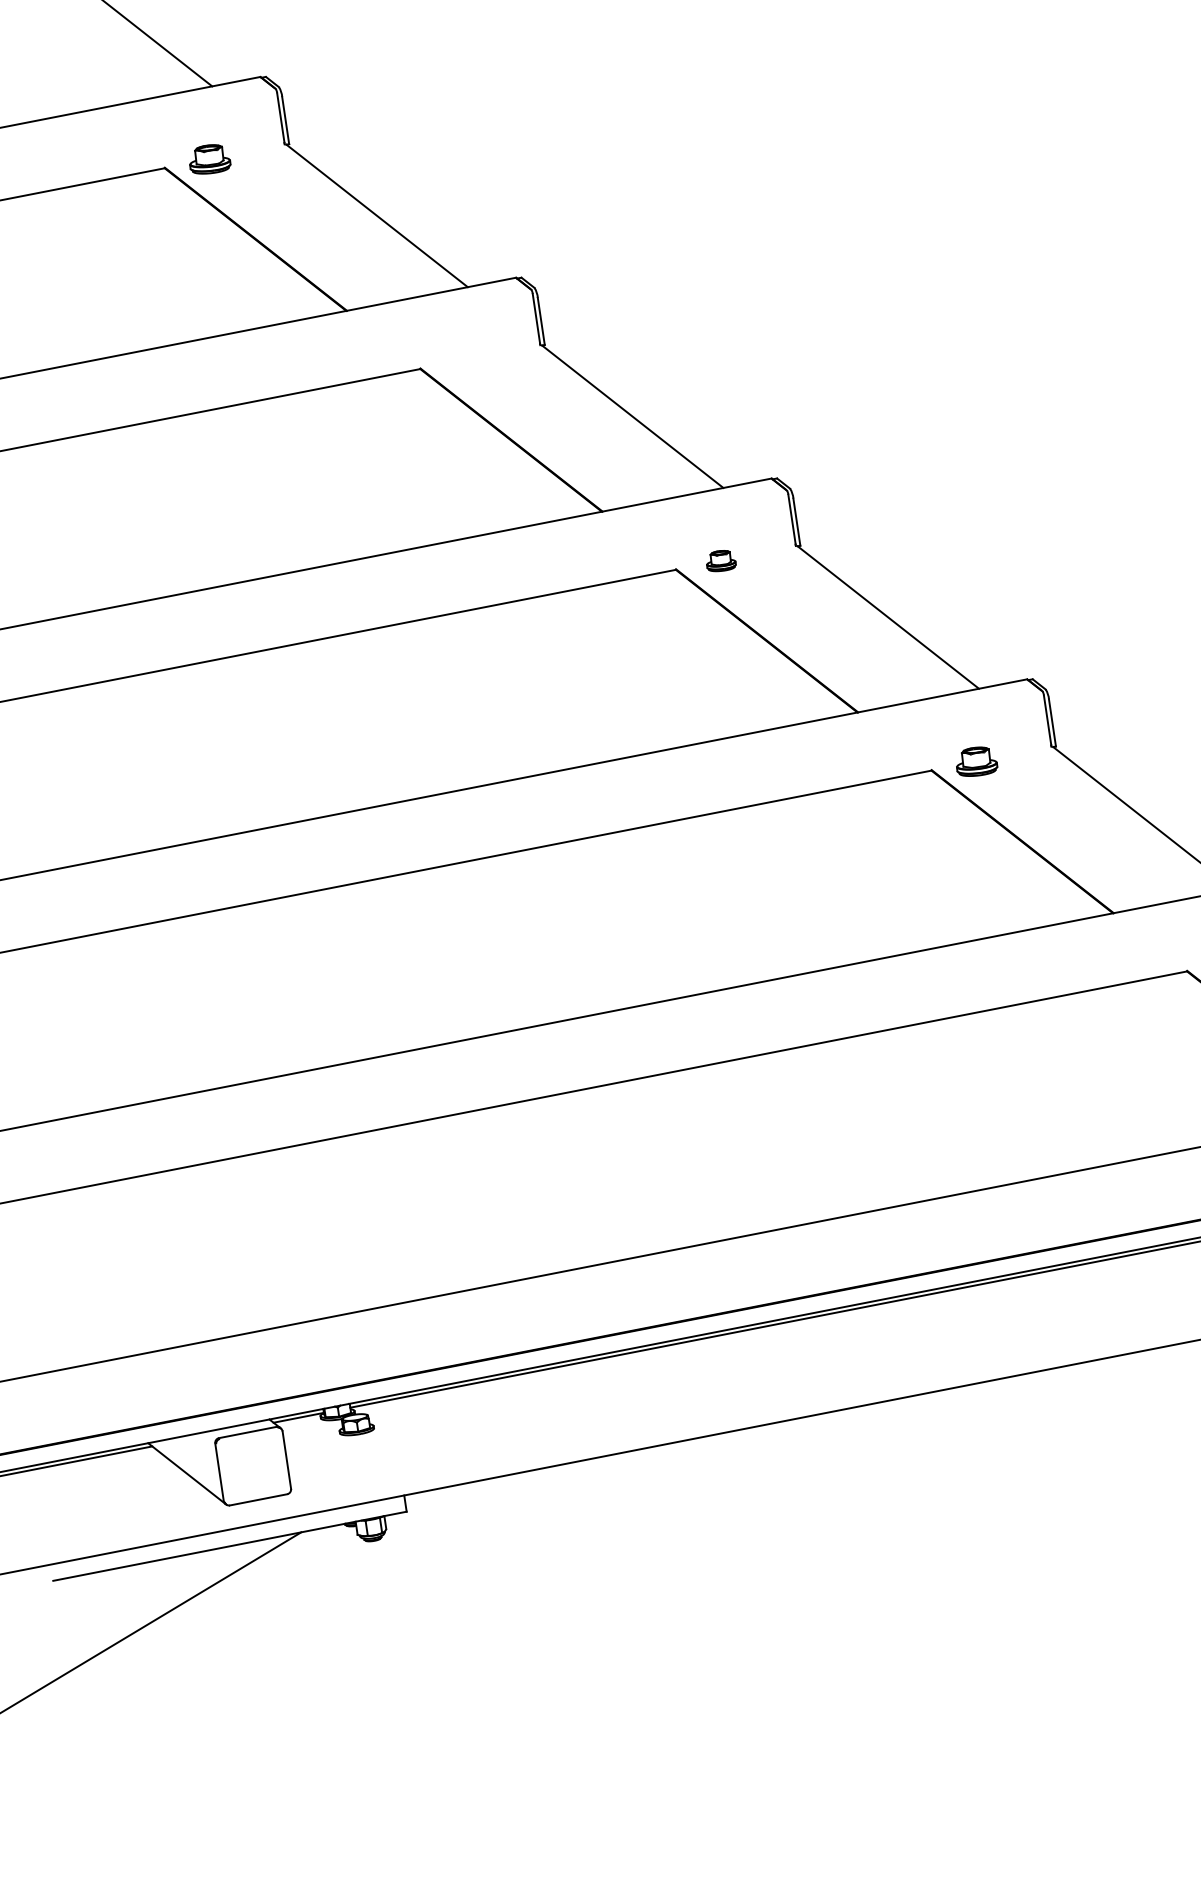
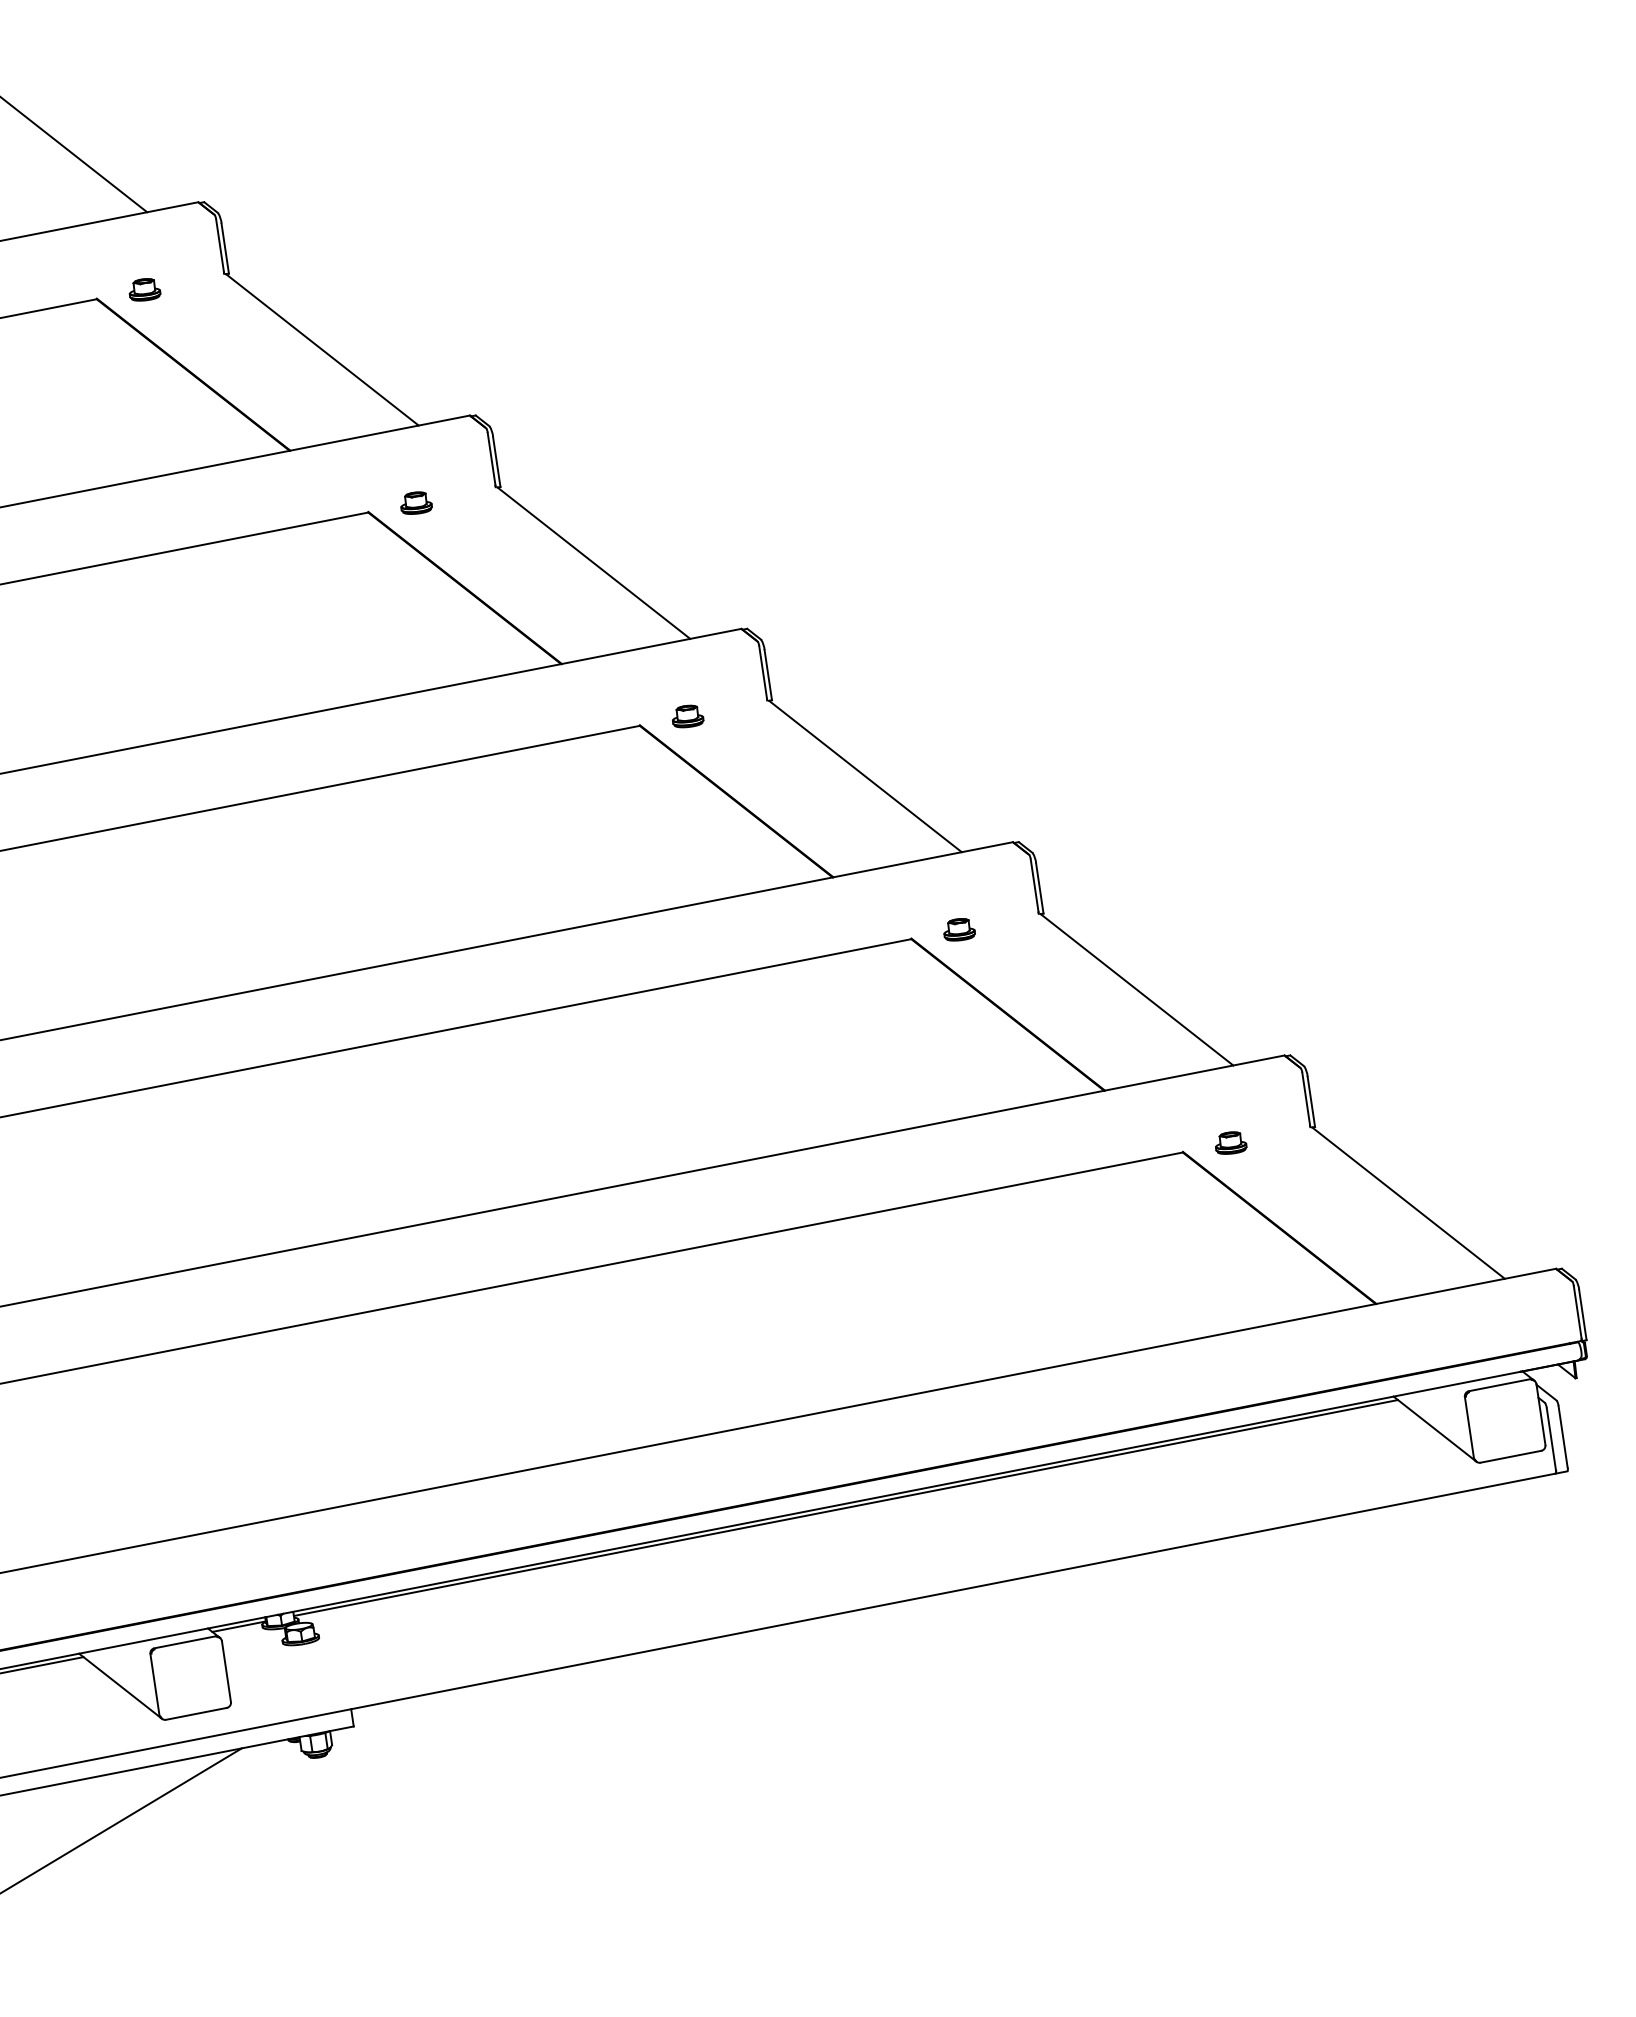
part: (209, 159) -> (144, 289), size x0.71
part: (465, 359) -> (416, 502), added
part: (976, 761) -> (959, 929), size x0.71

